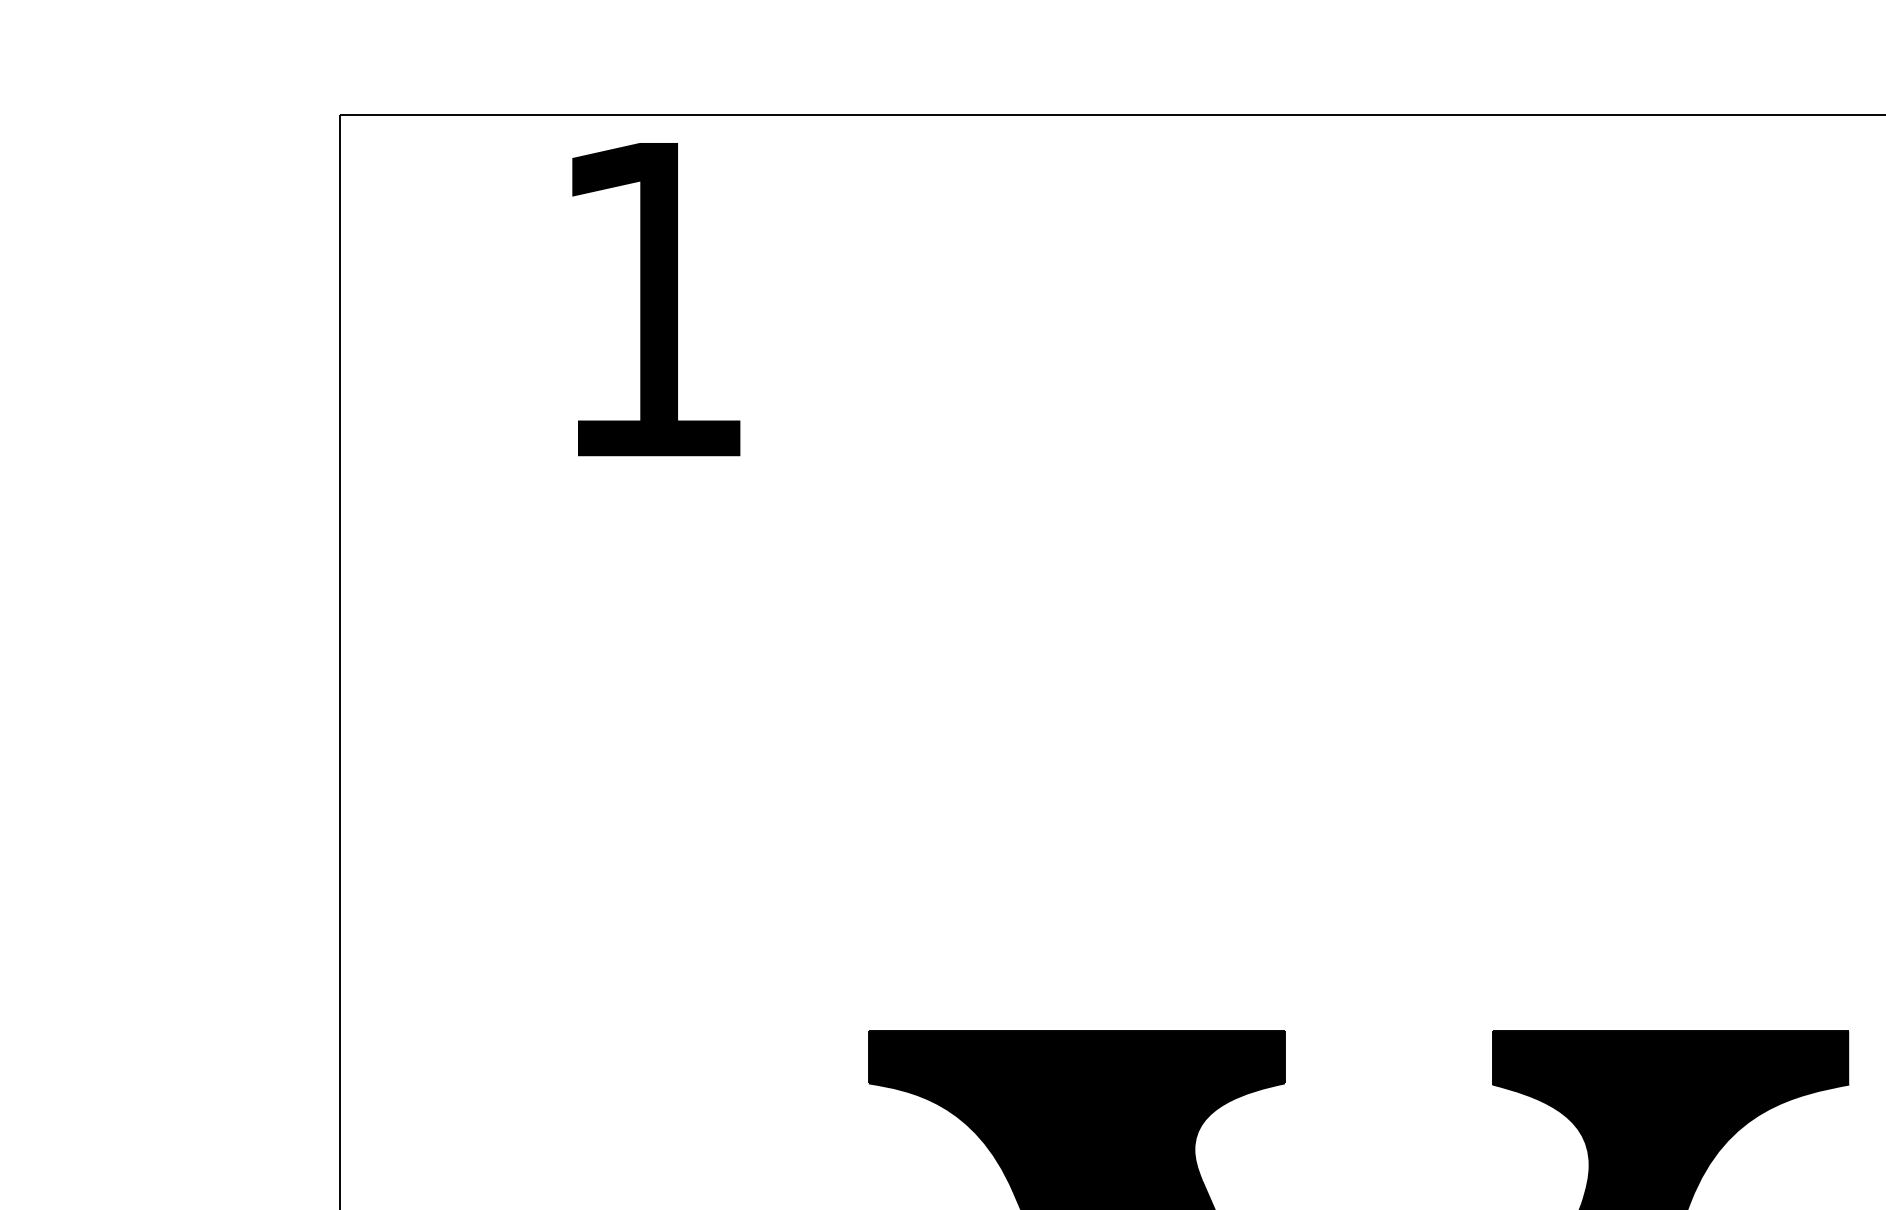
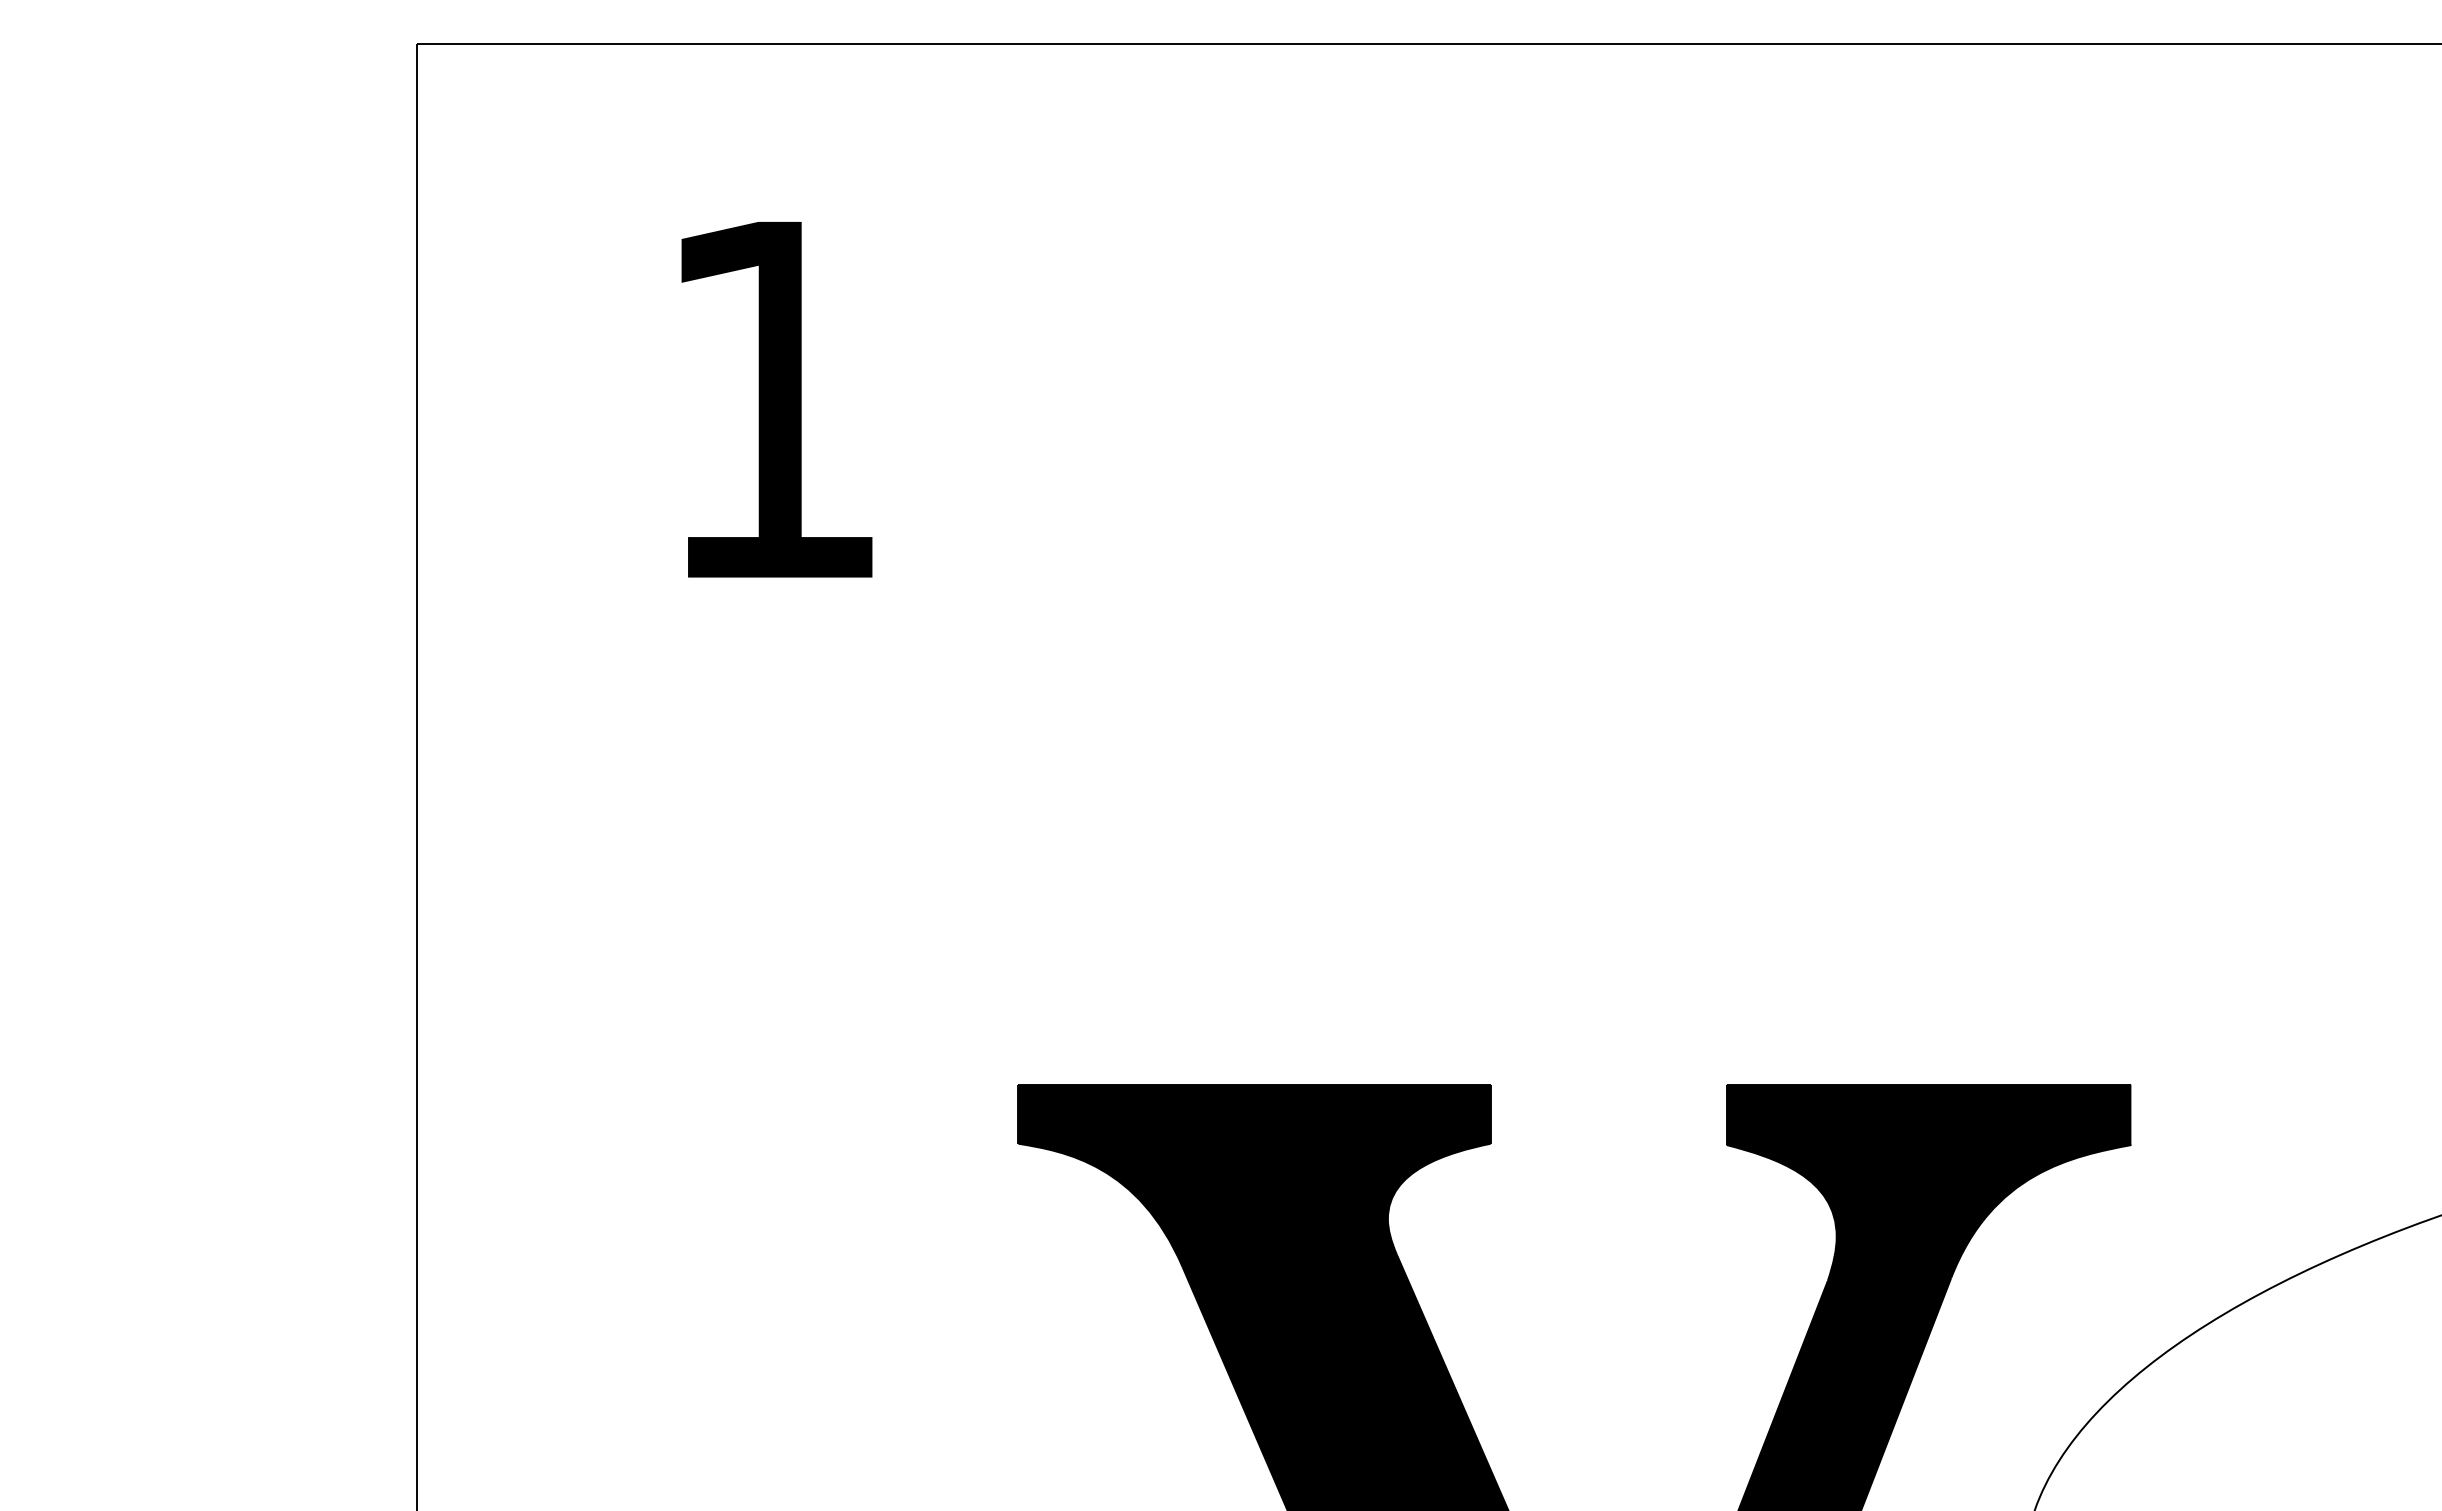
text: (655, 299) -> (776, 399), moved

